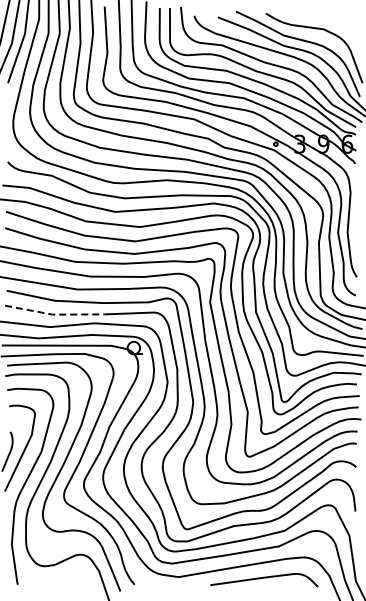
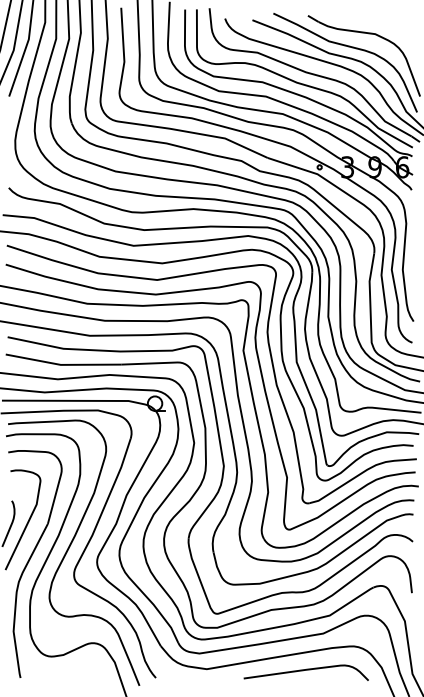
line: (54, 314) -> (63, 364), dashed -> solid

